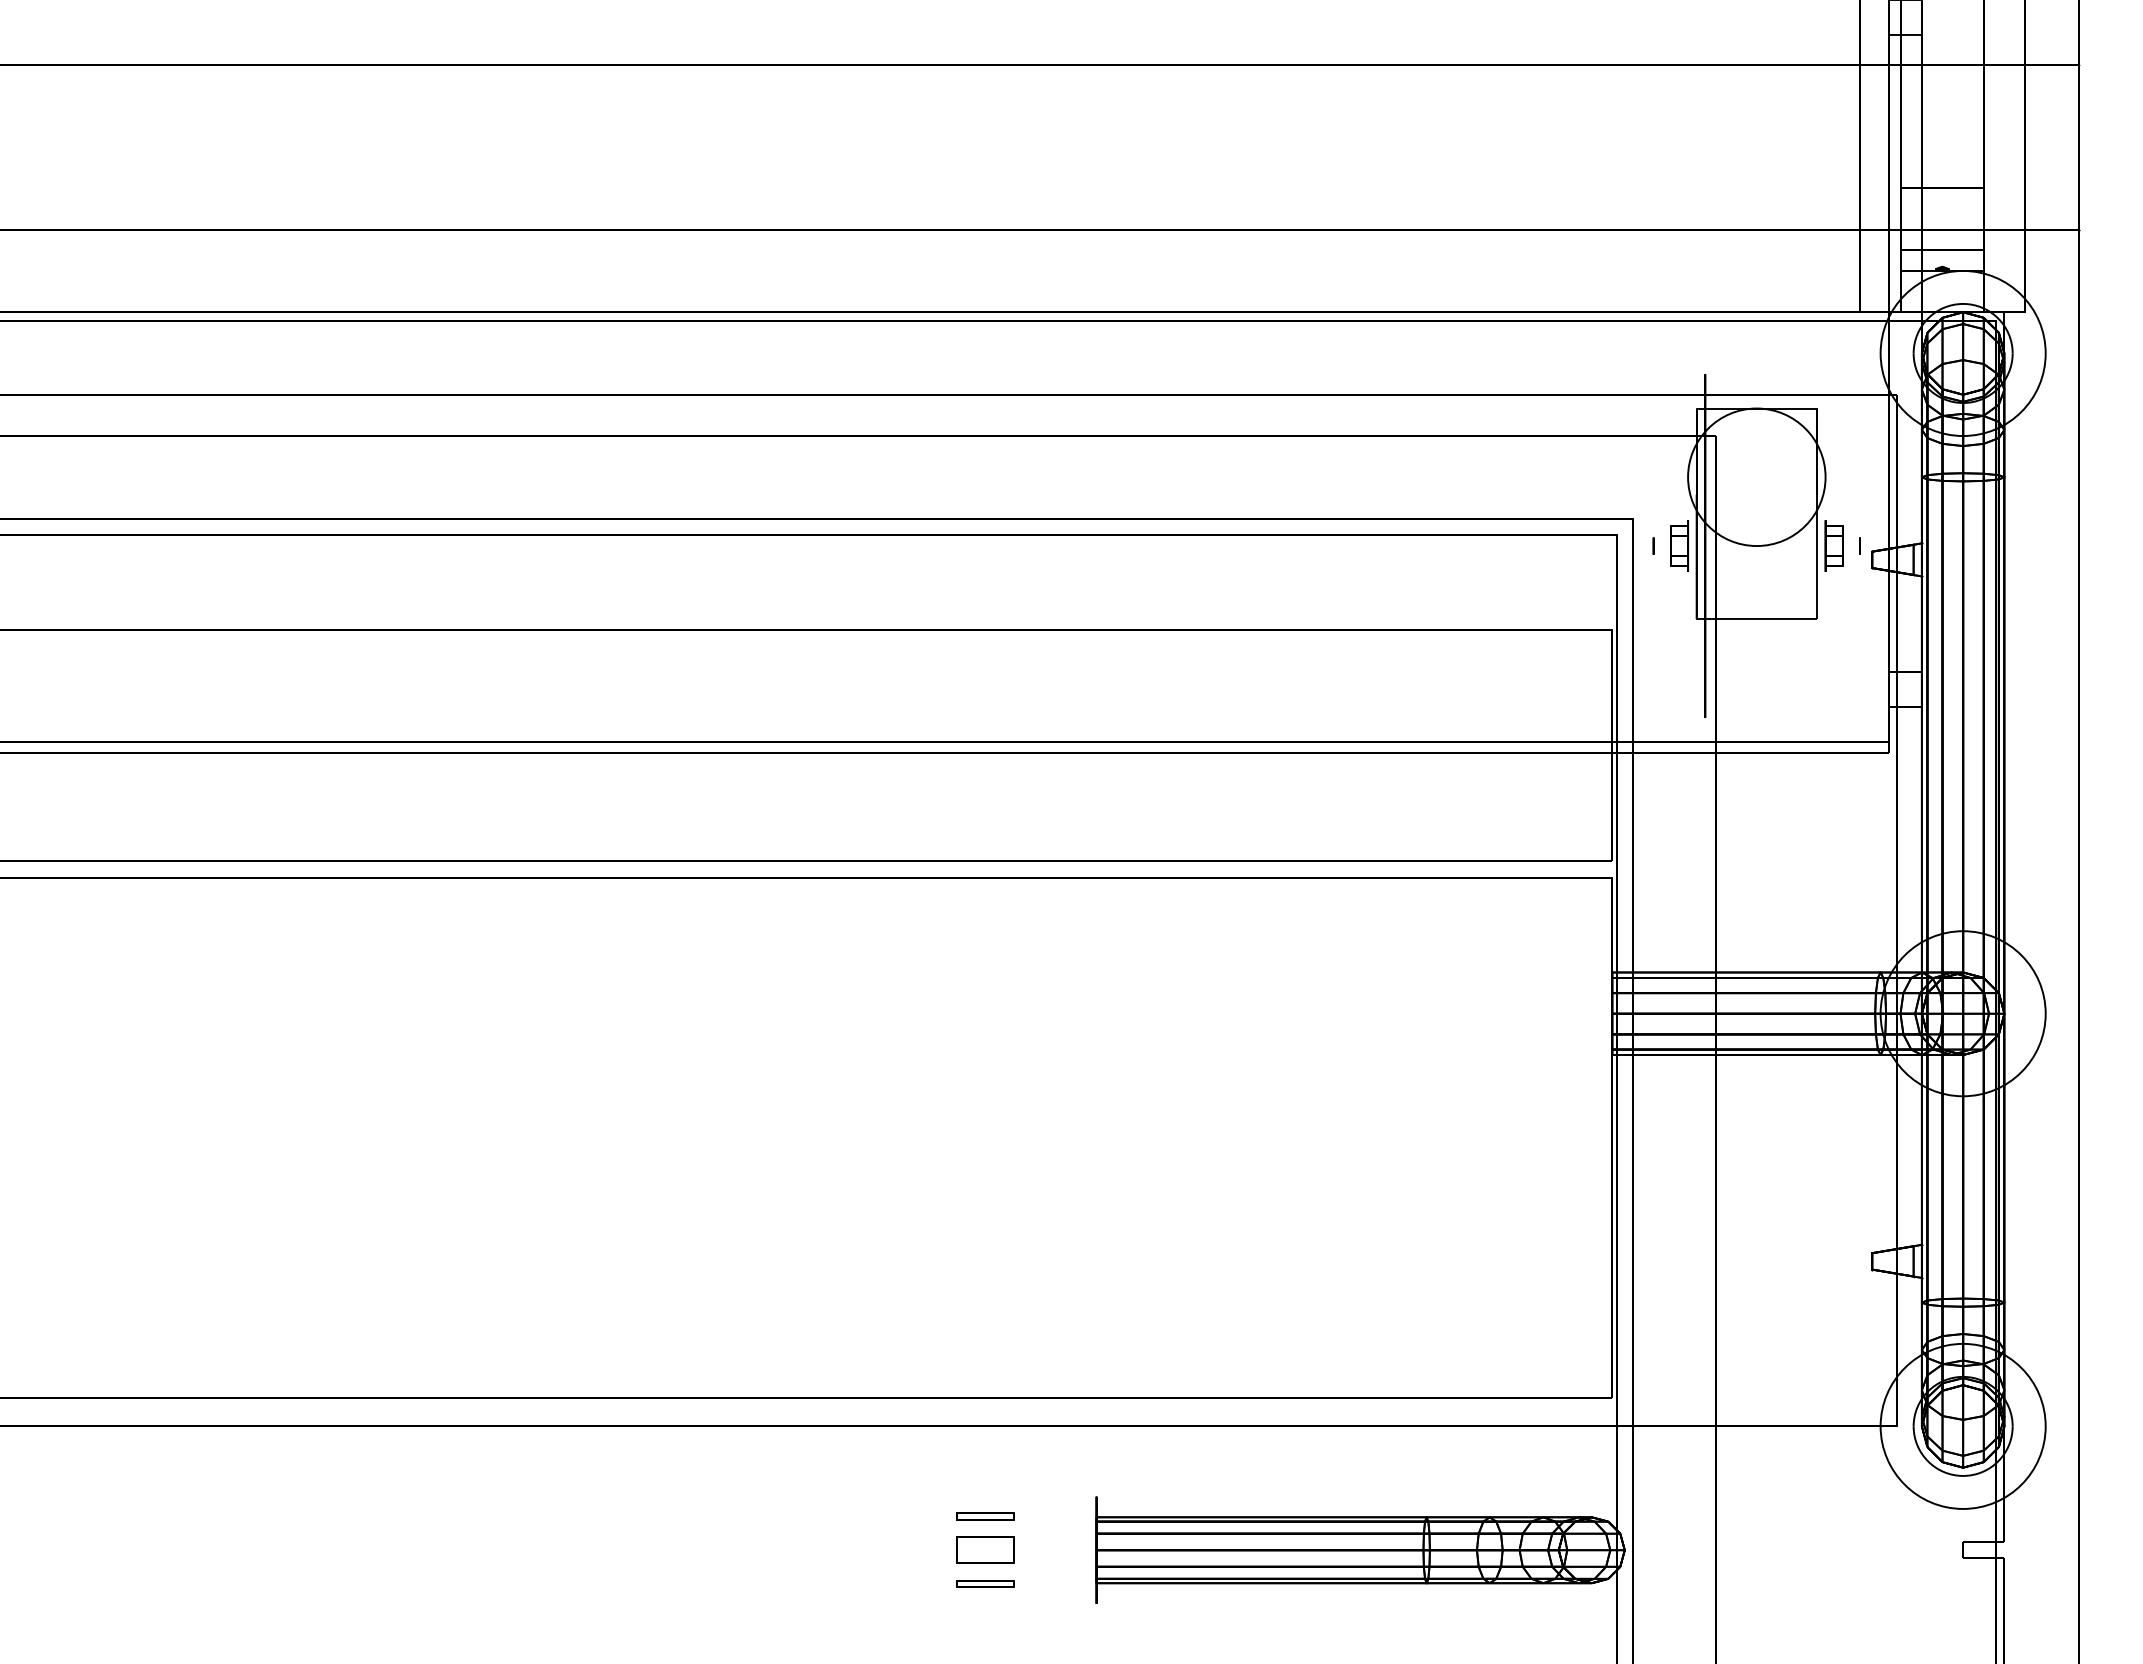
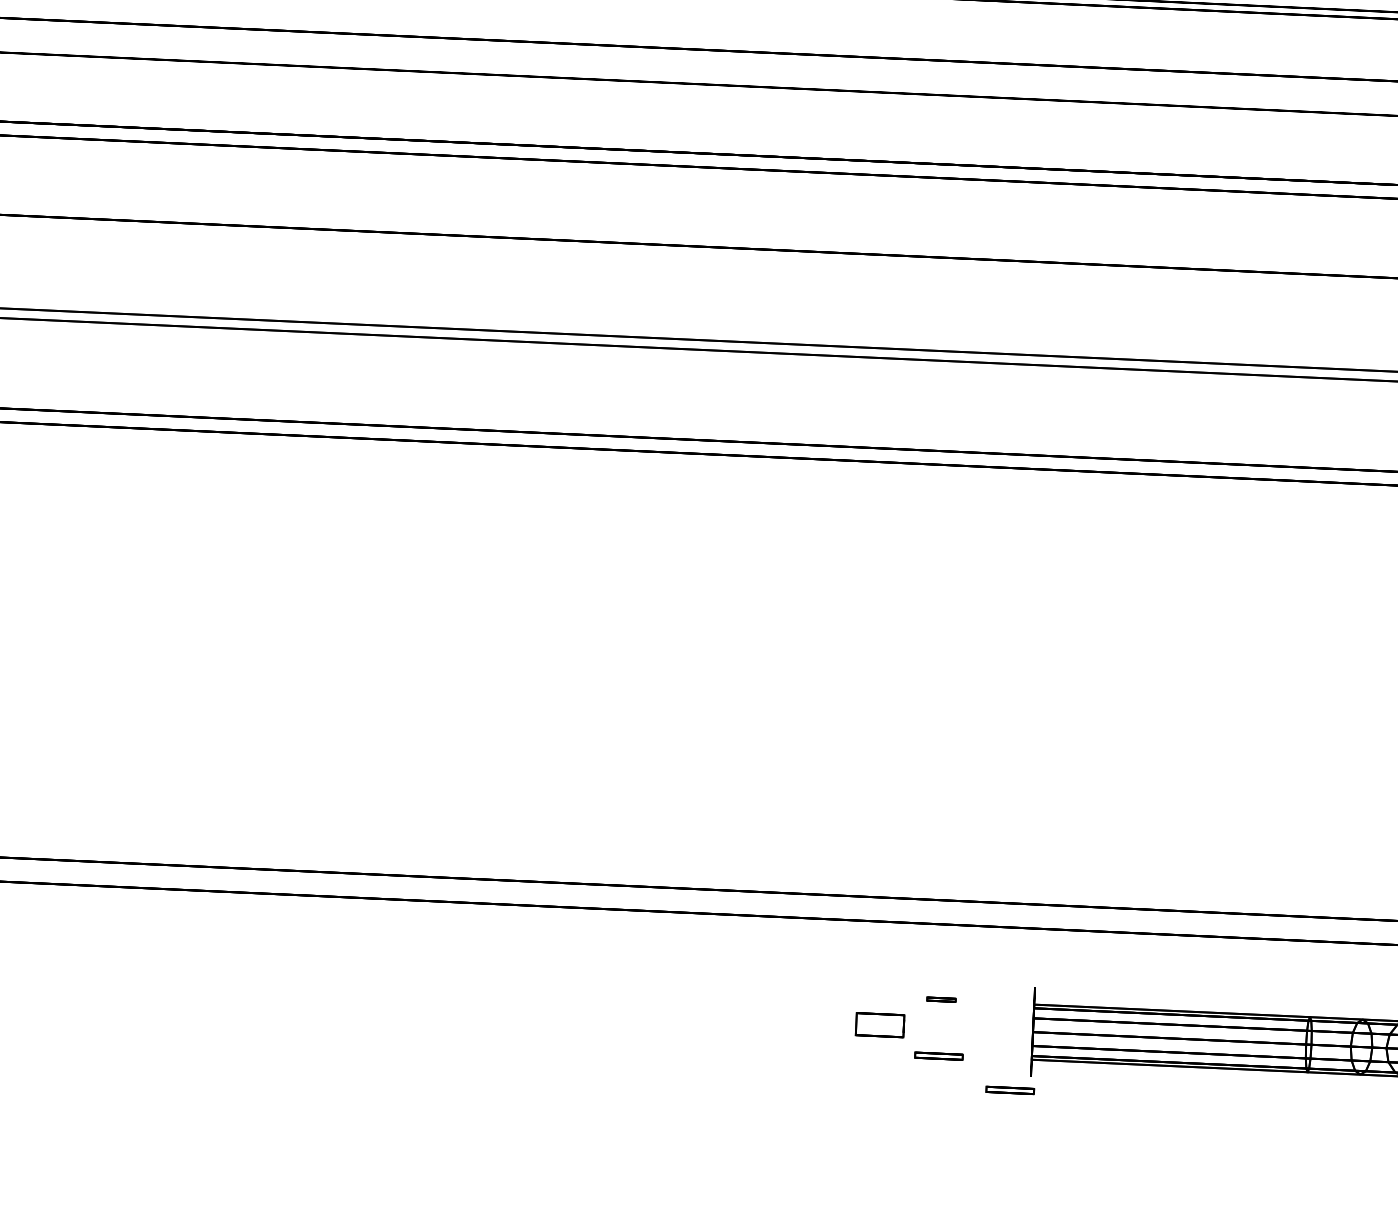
part: (985, 1516) -> (941, 999), size x0.6
part: (985, 1549) -> (880, 1024), moved
part: (1072, 1620) -> (1010, 1089), added

